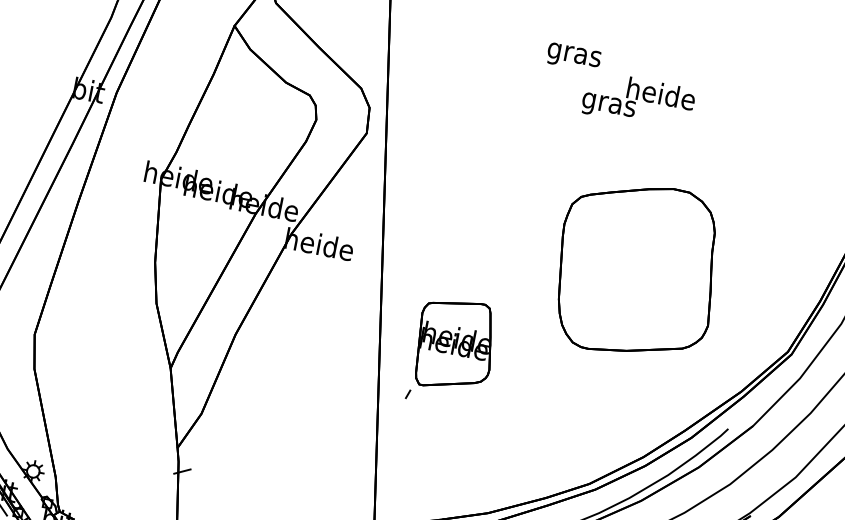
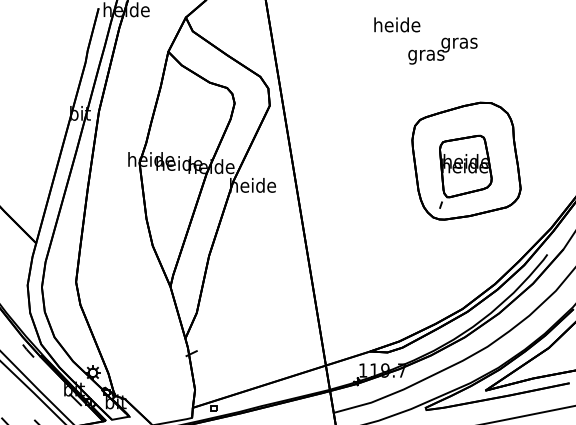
text: (575, 54) -> (397, 26), gras -> heide
text: (660, 95) -> (459, 42), heide -> gras
part: (453, 352) -> (465, 171), moved

